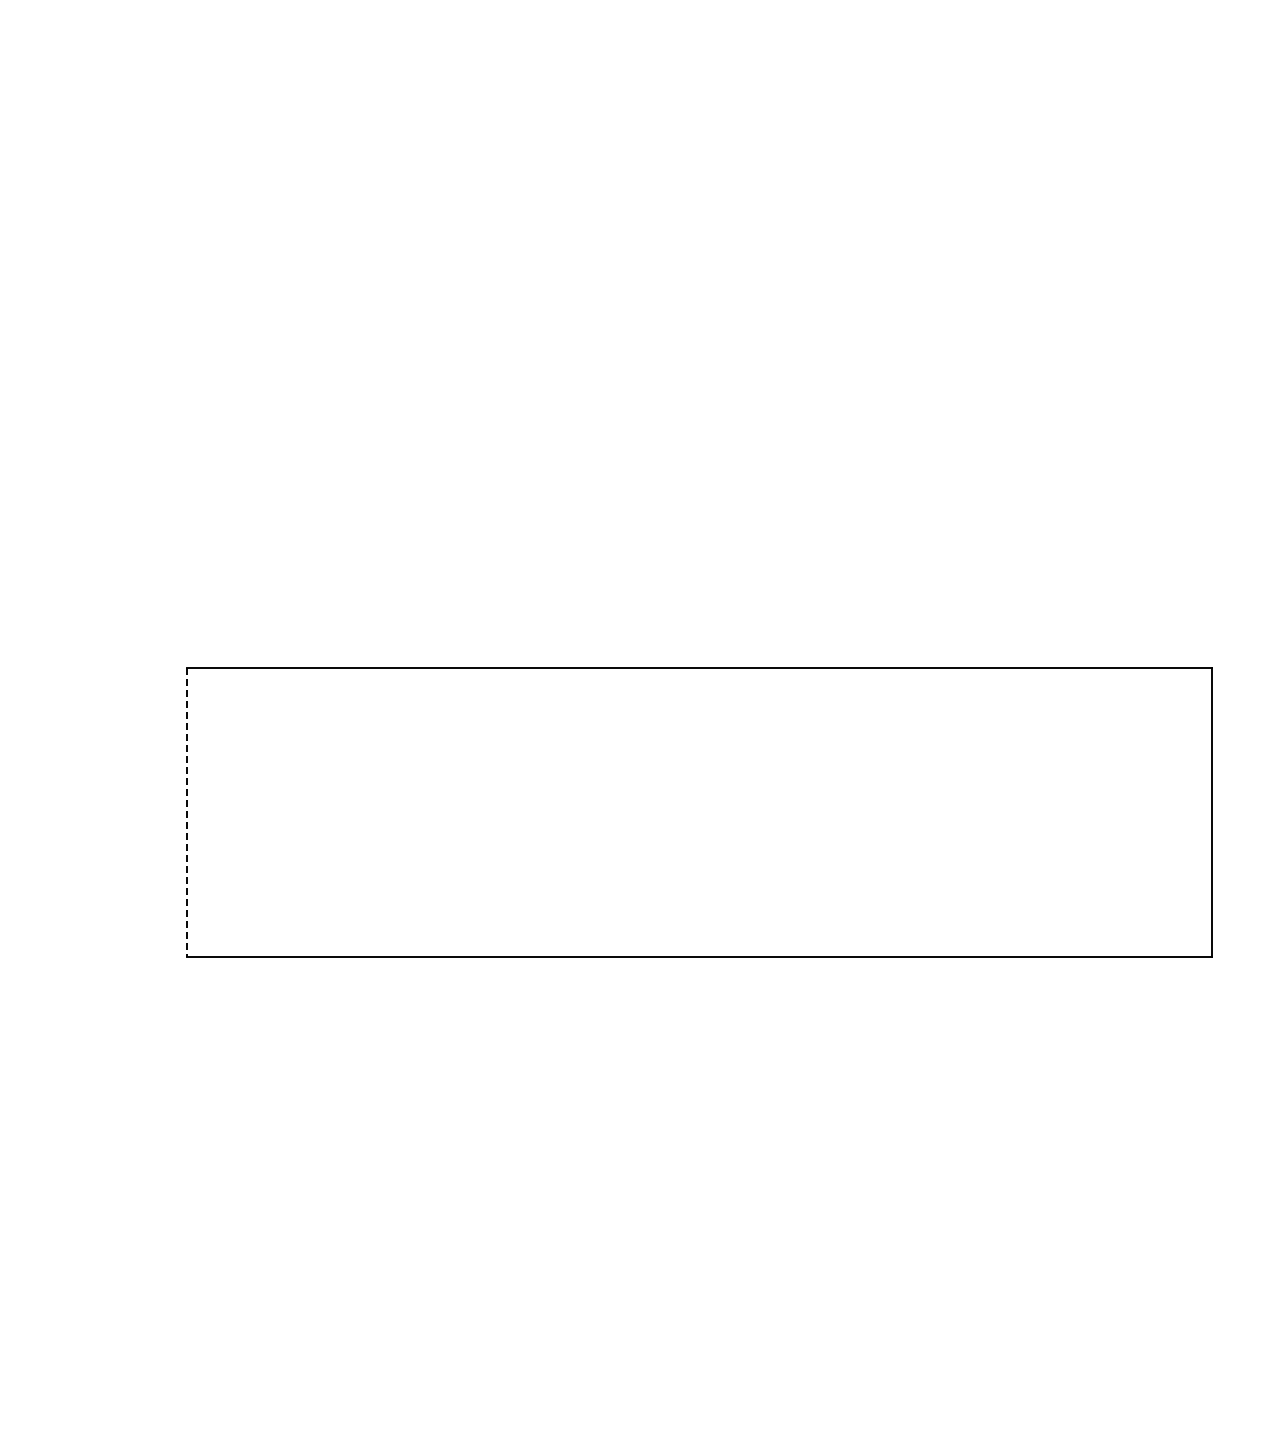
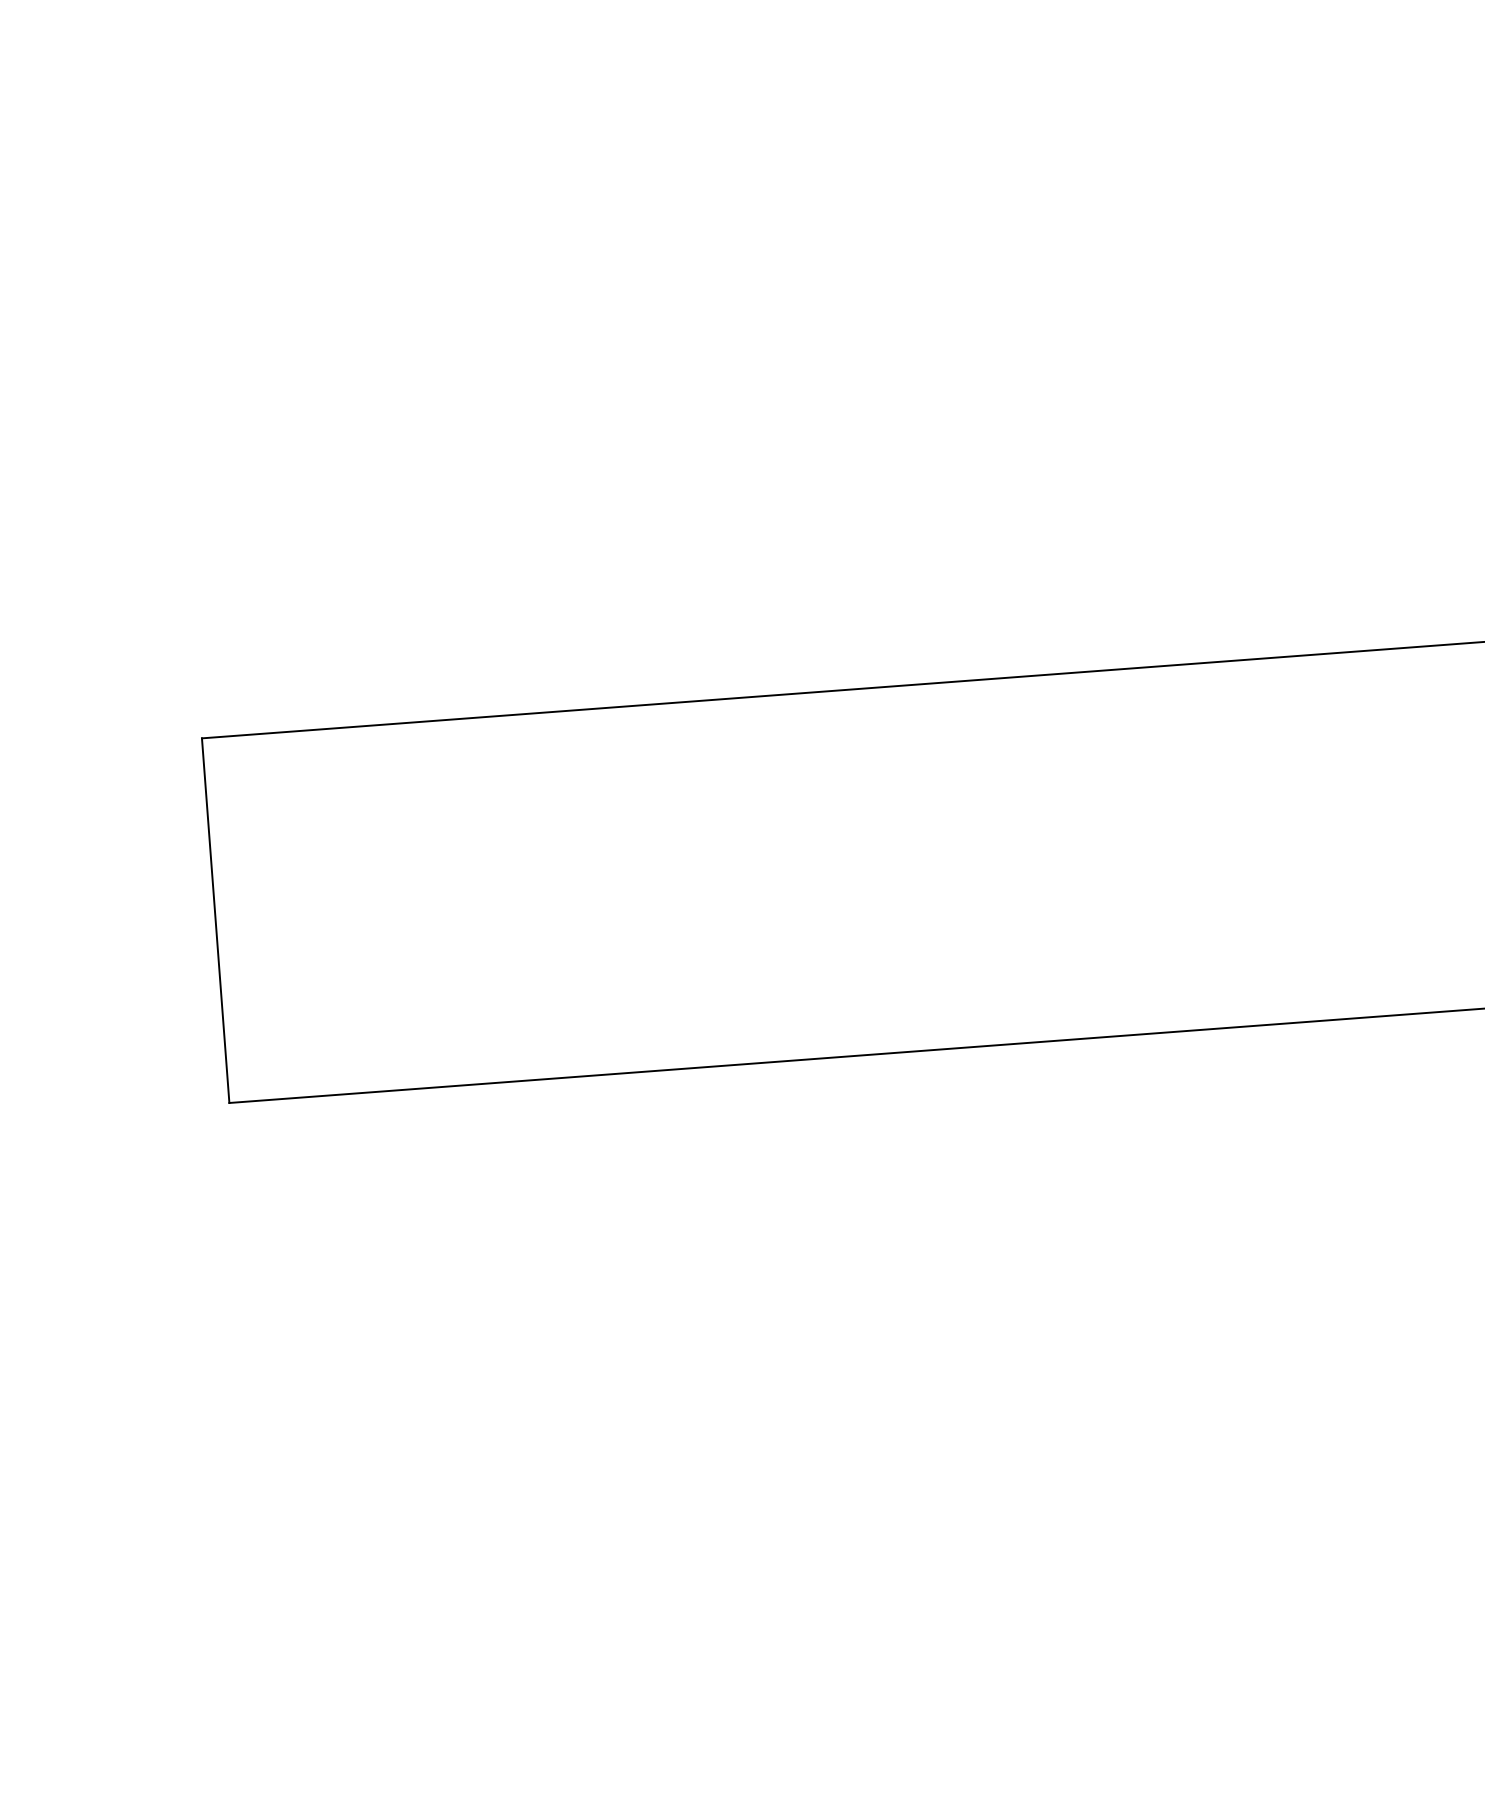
line: (186, 812) -> (215, 920), dashed -> solid

